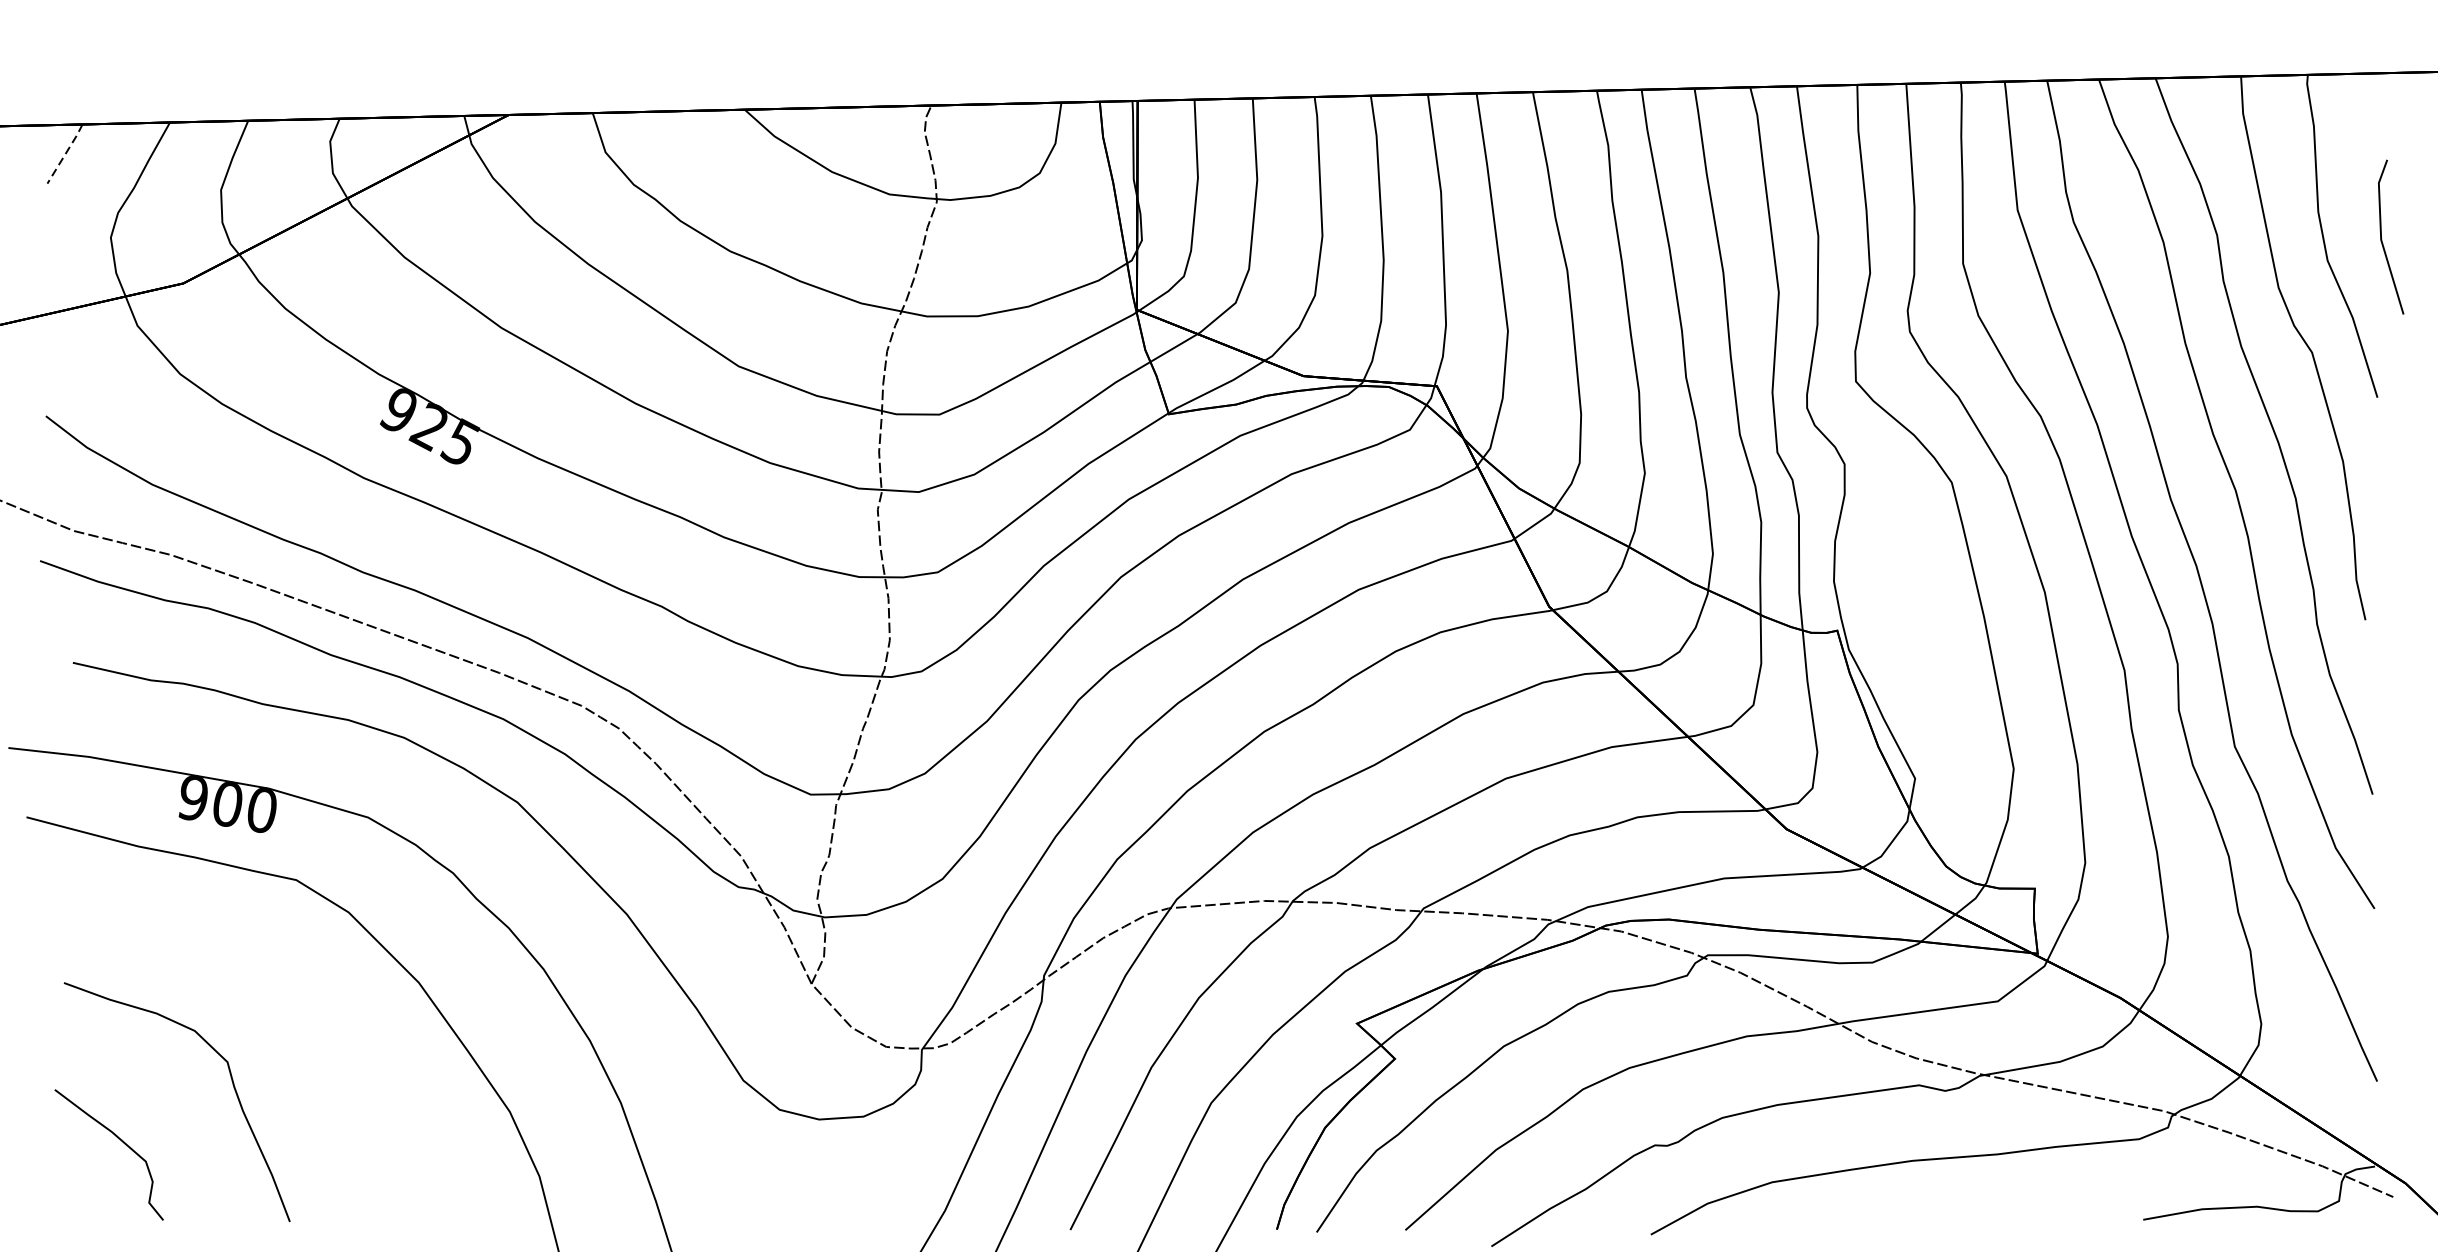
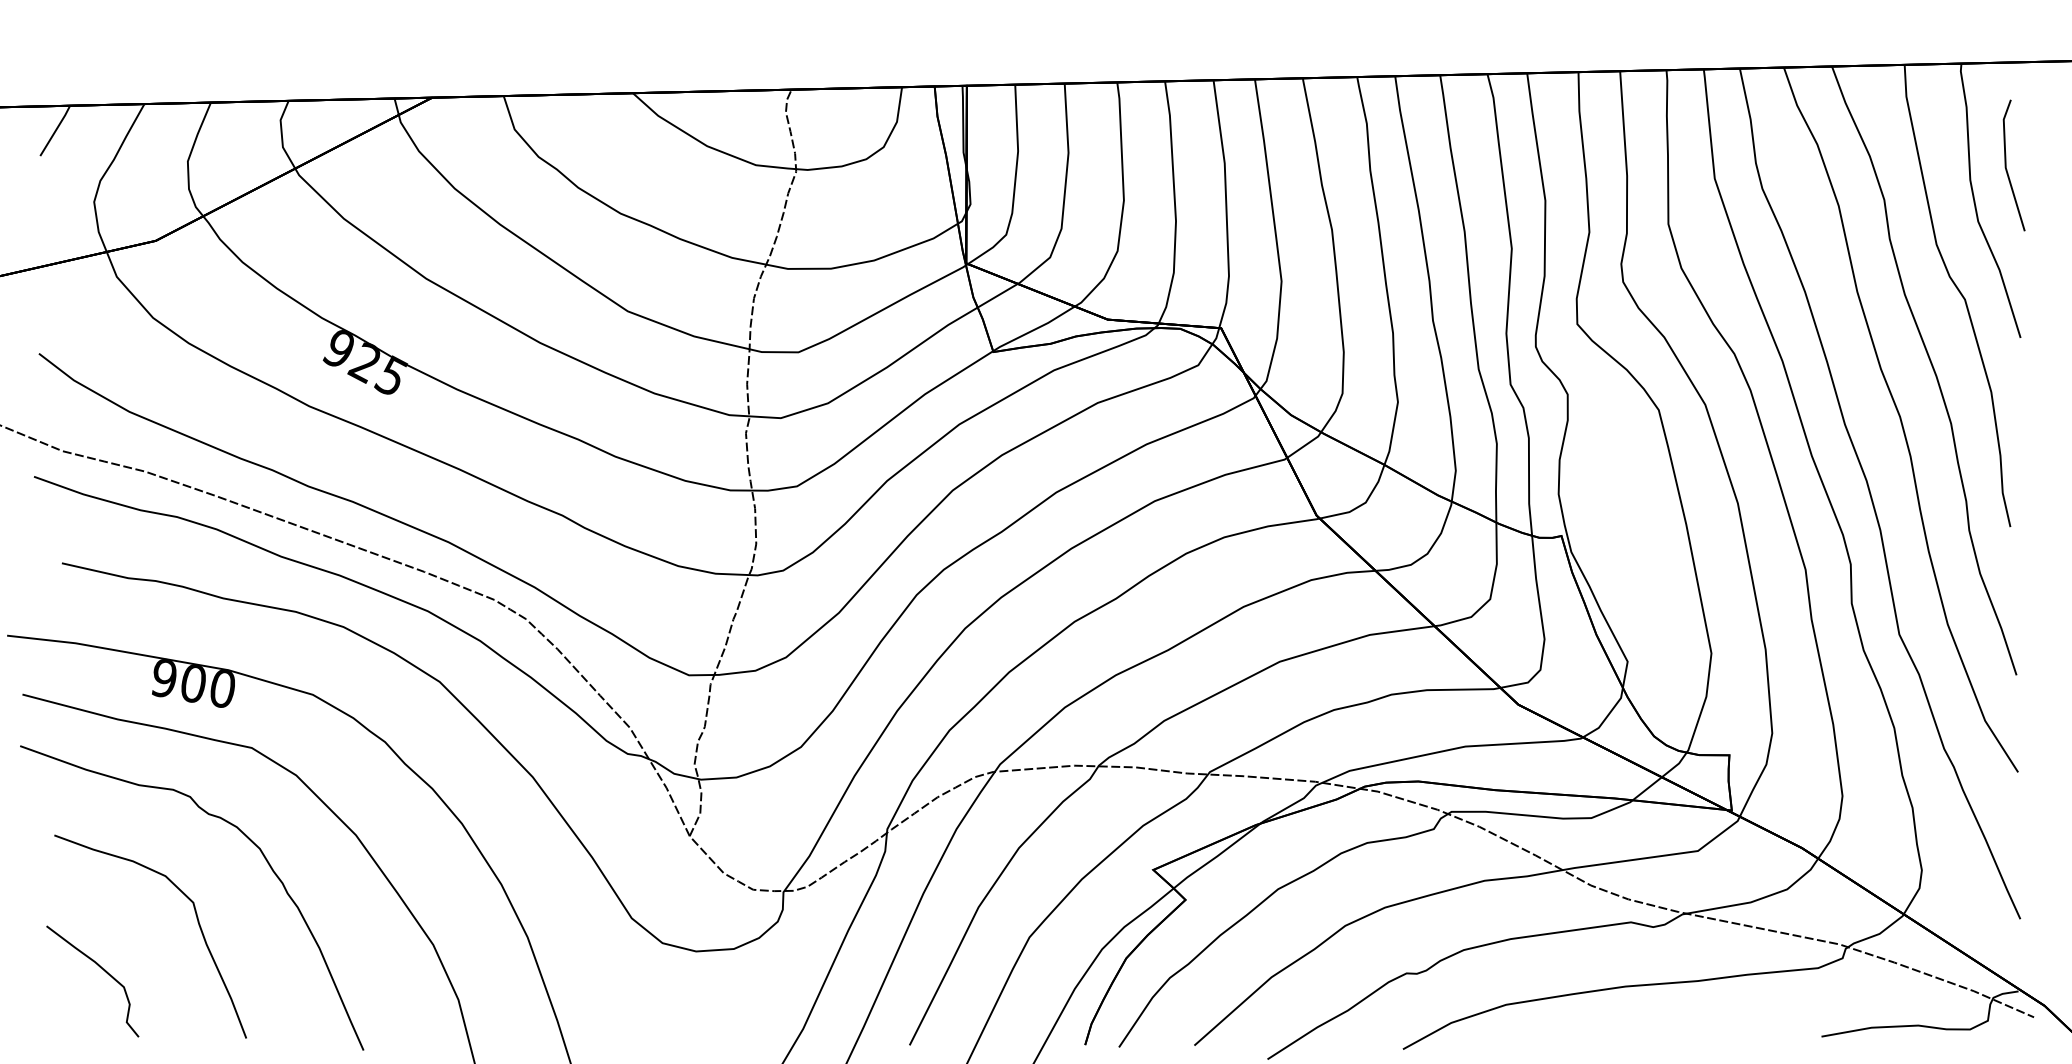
line: (65, 153) -> (55, 130), dashed -> solid
line: (2382, 237) -> (2006, 165), moved
curve: (293, 988) -> (249, 840), added

